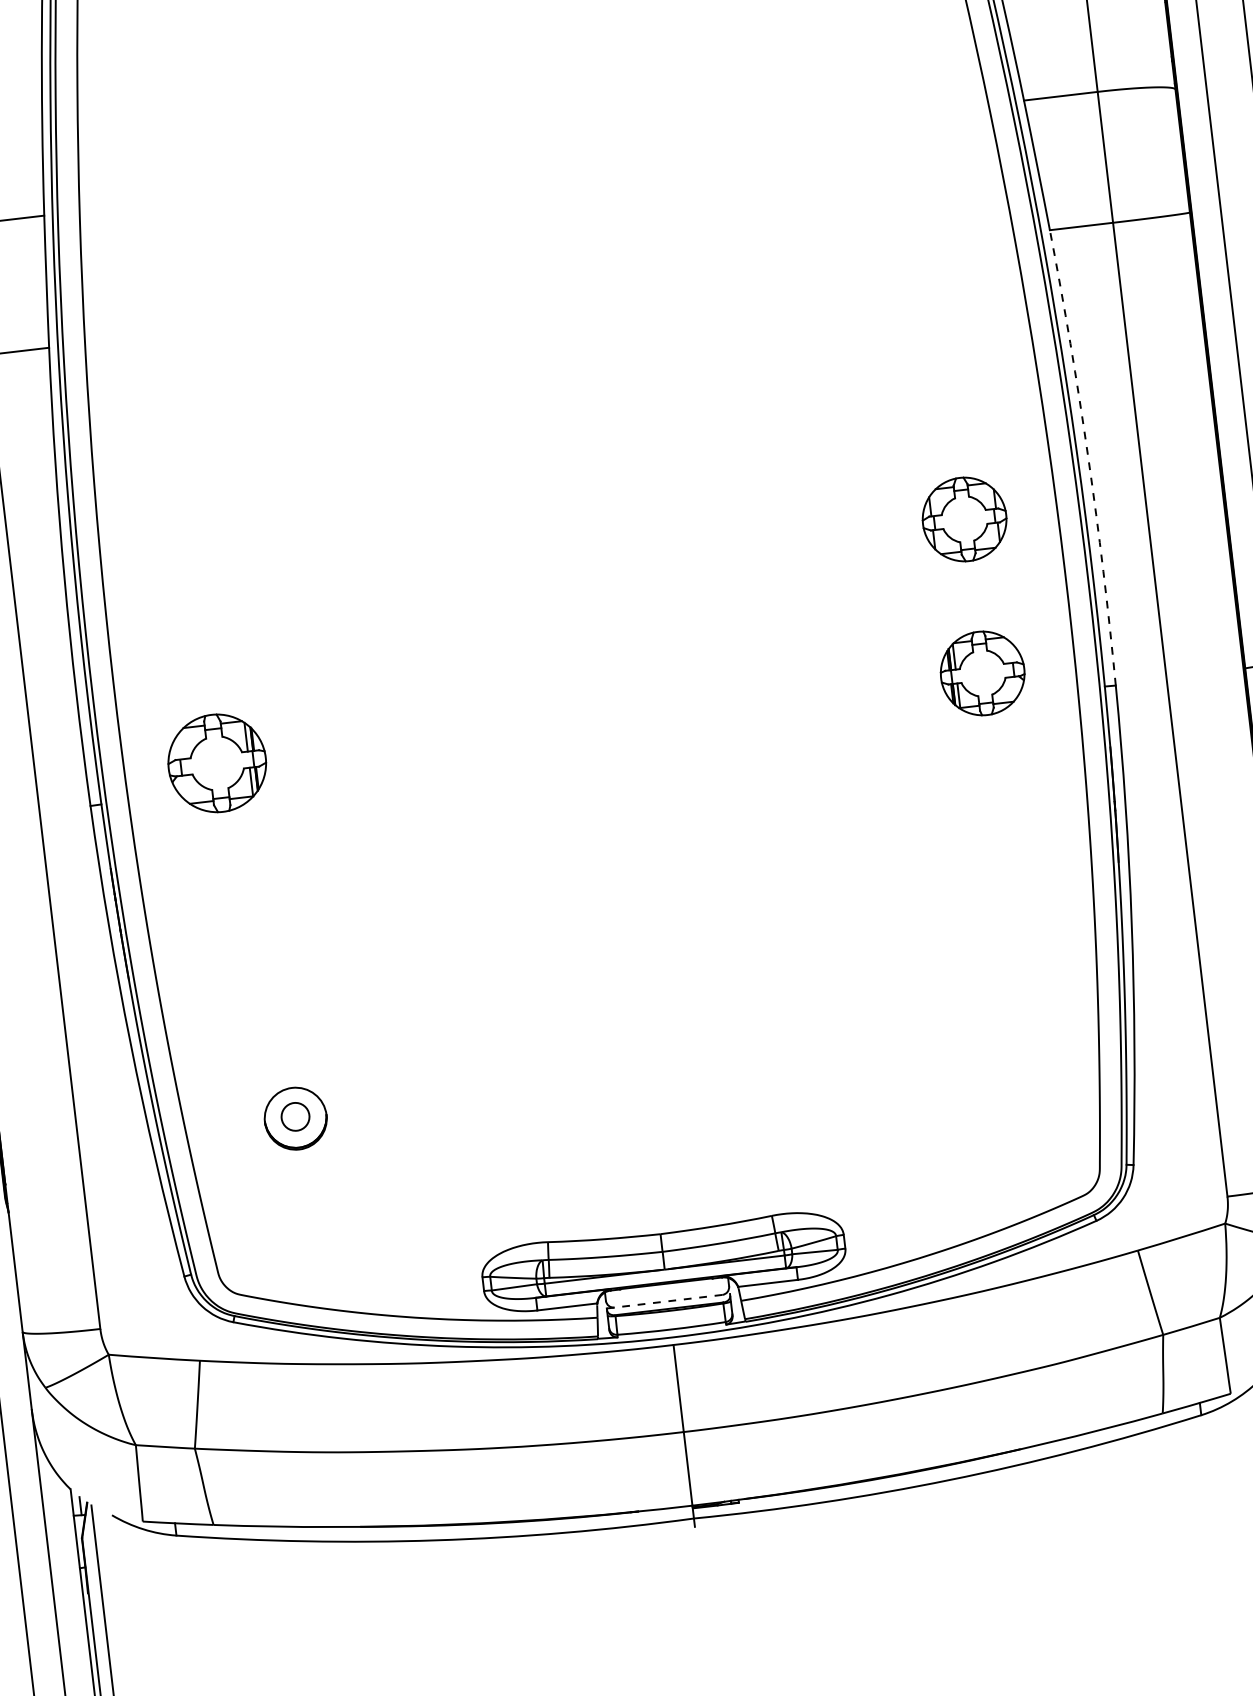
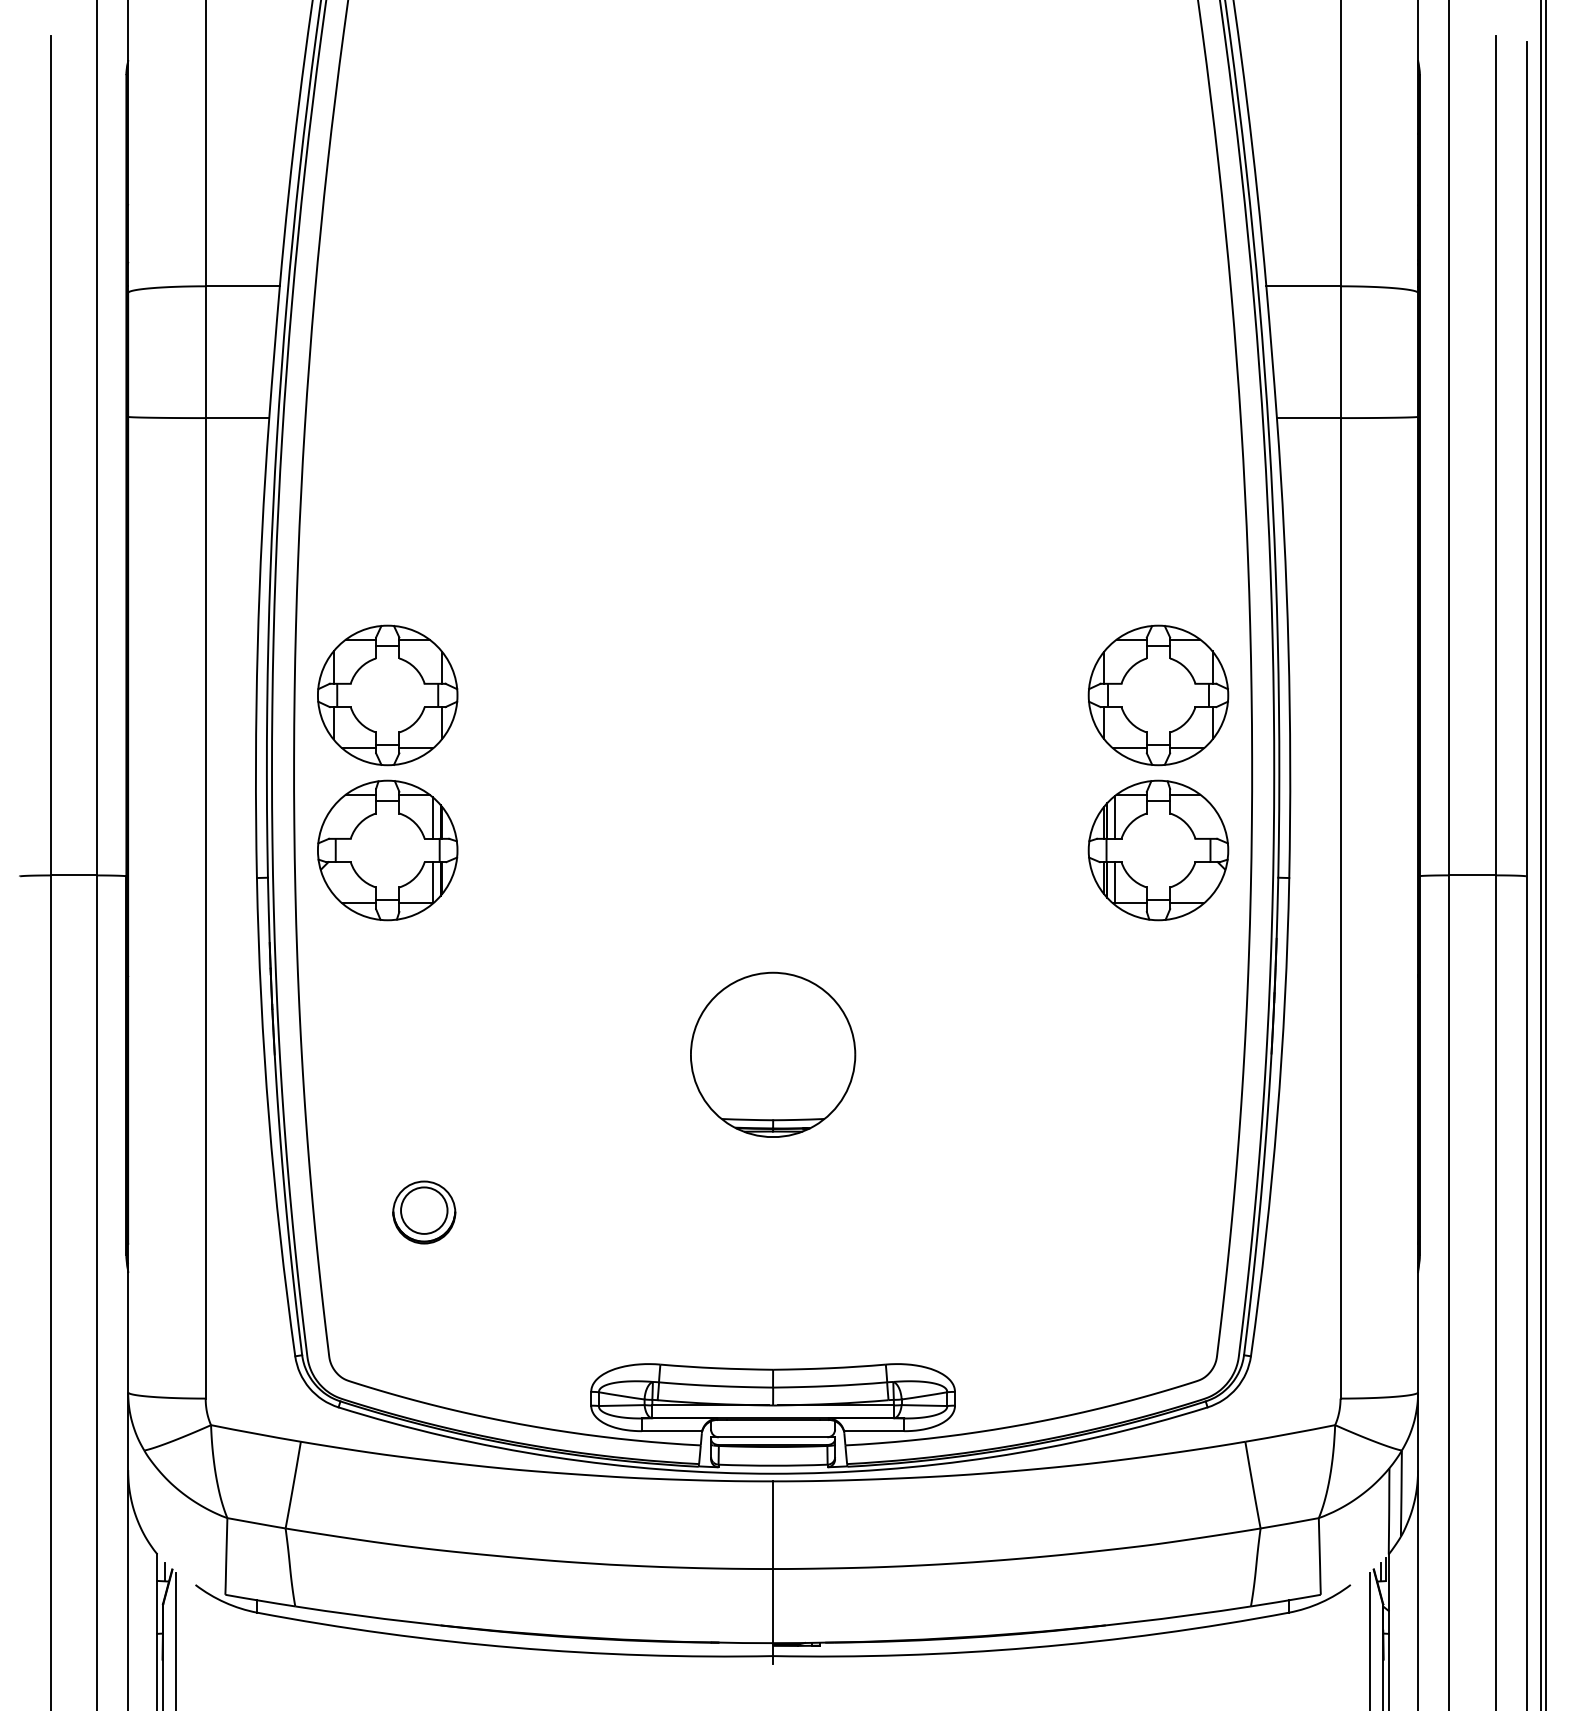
arc: (1088, 456) -> (1288, 647), dashed -> solid
part: (964, 519) -> (1158, 695), size x1.67
part: (198, 609) -> (387, 695), added
part: (982, 673) -> (1158, 850), size x1.67
part: (216, 763) -> (387, 850), size x1.43
part: (624, 921) -> (773, 1054), added
circle: (295, 1116) -> (424, 1210), size x1.67
line: (668, 1301) -> (773, 1437), dashed -> solid

